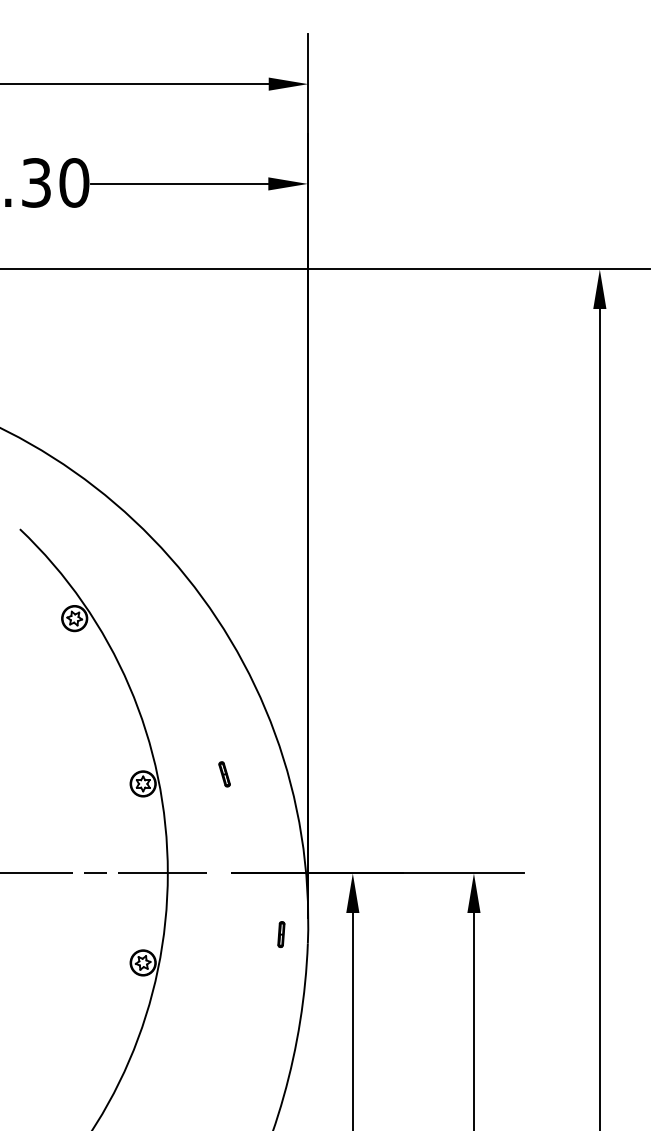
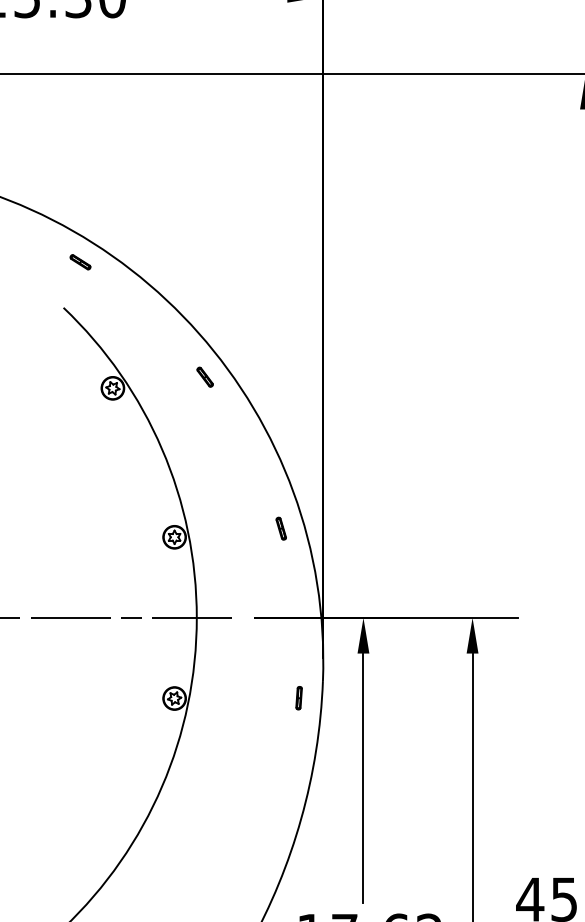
part: (38, 478) -> (80, 262), added
part: (176, 605) -> (204, 376), added
part: (224, 774) -> (281, 528), moved
part: (281, 934) -> (299, 698), moved

